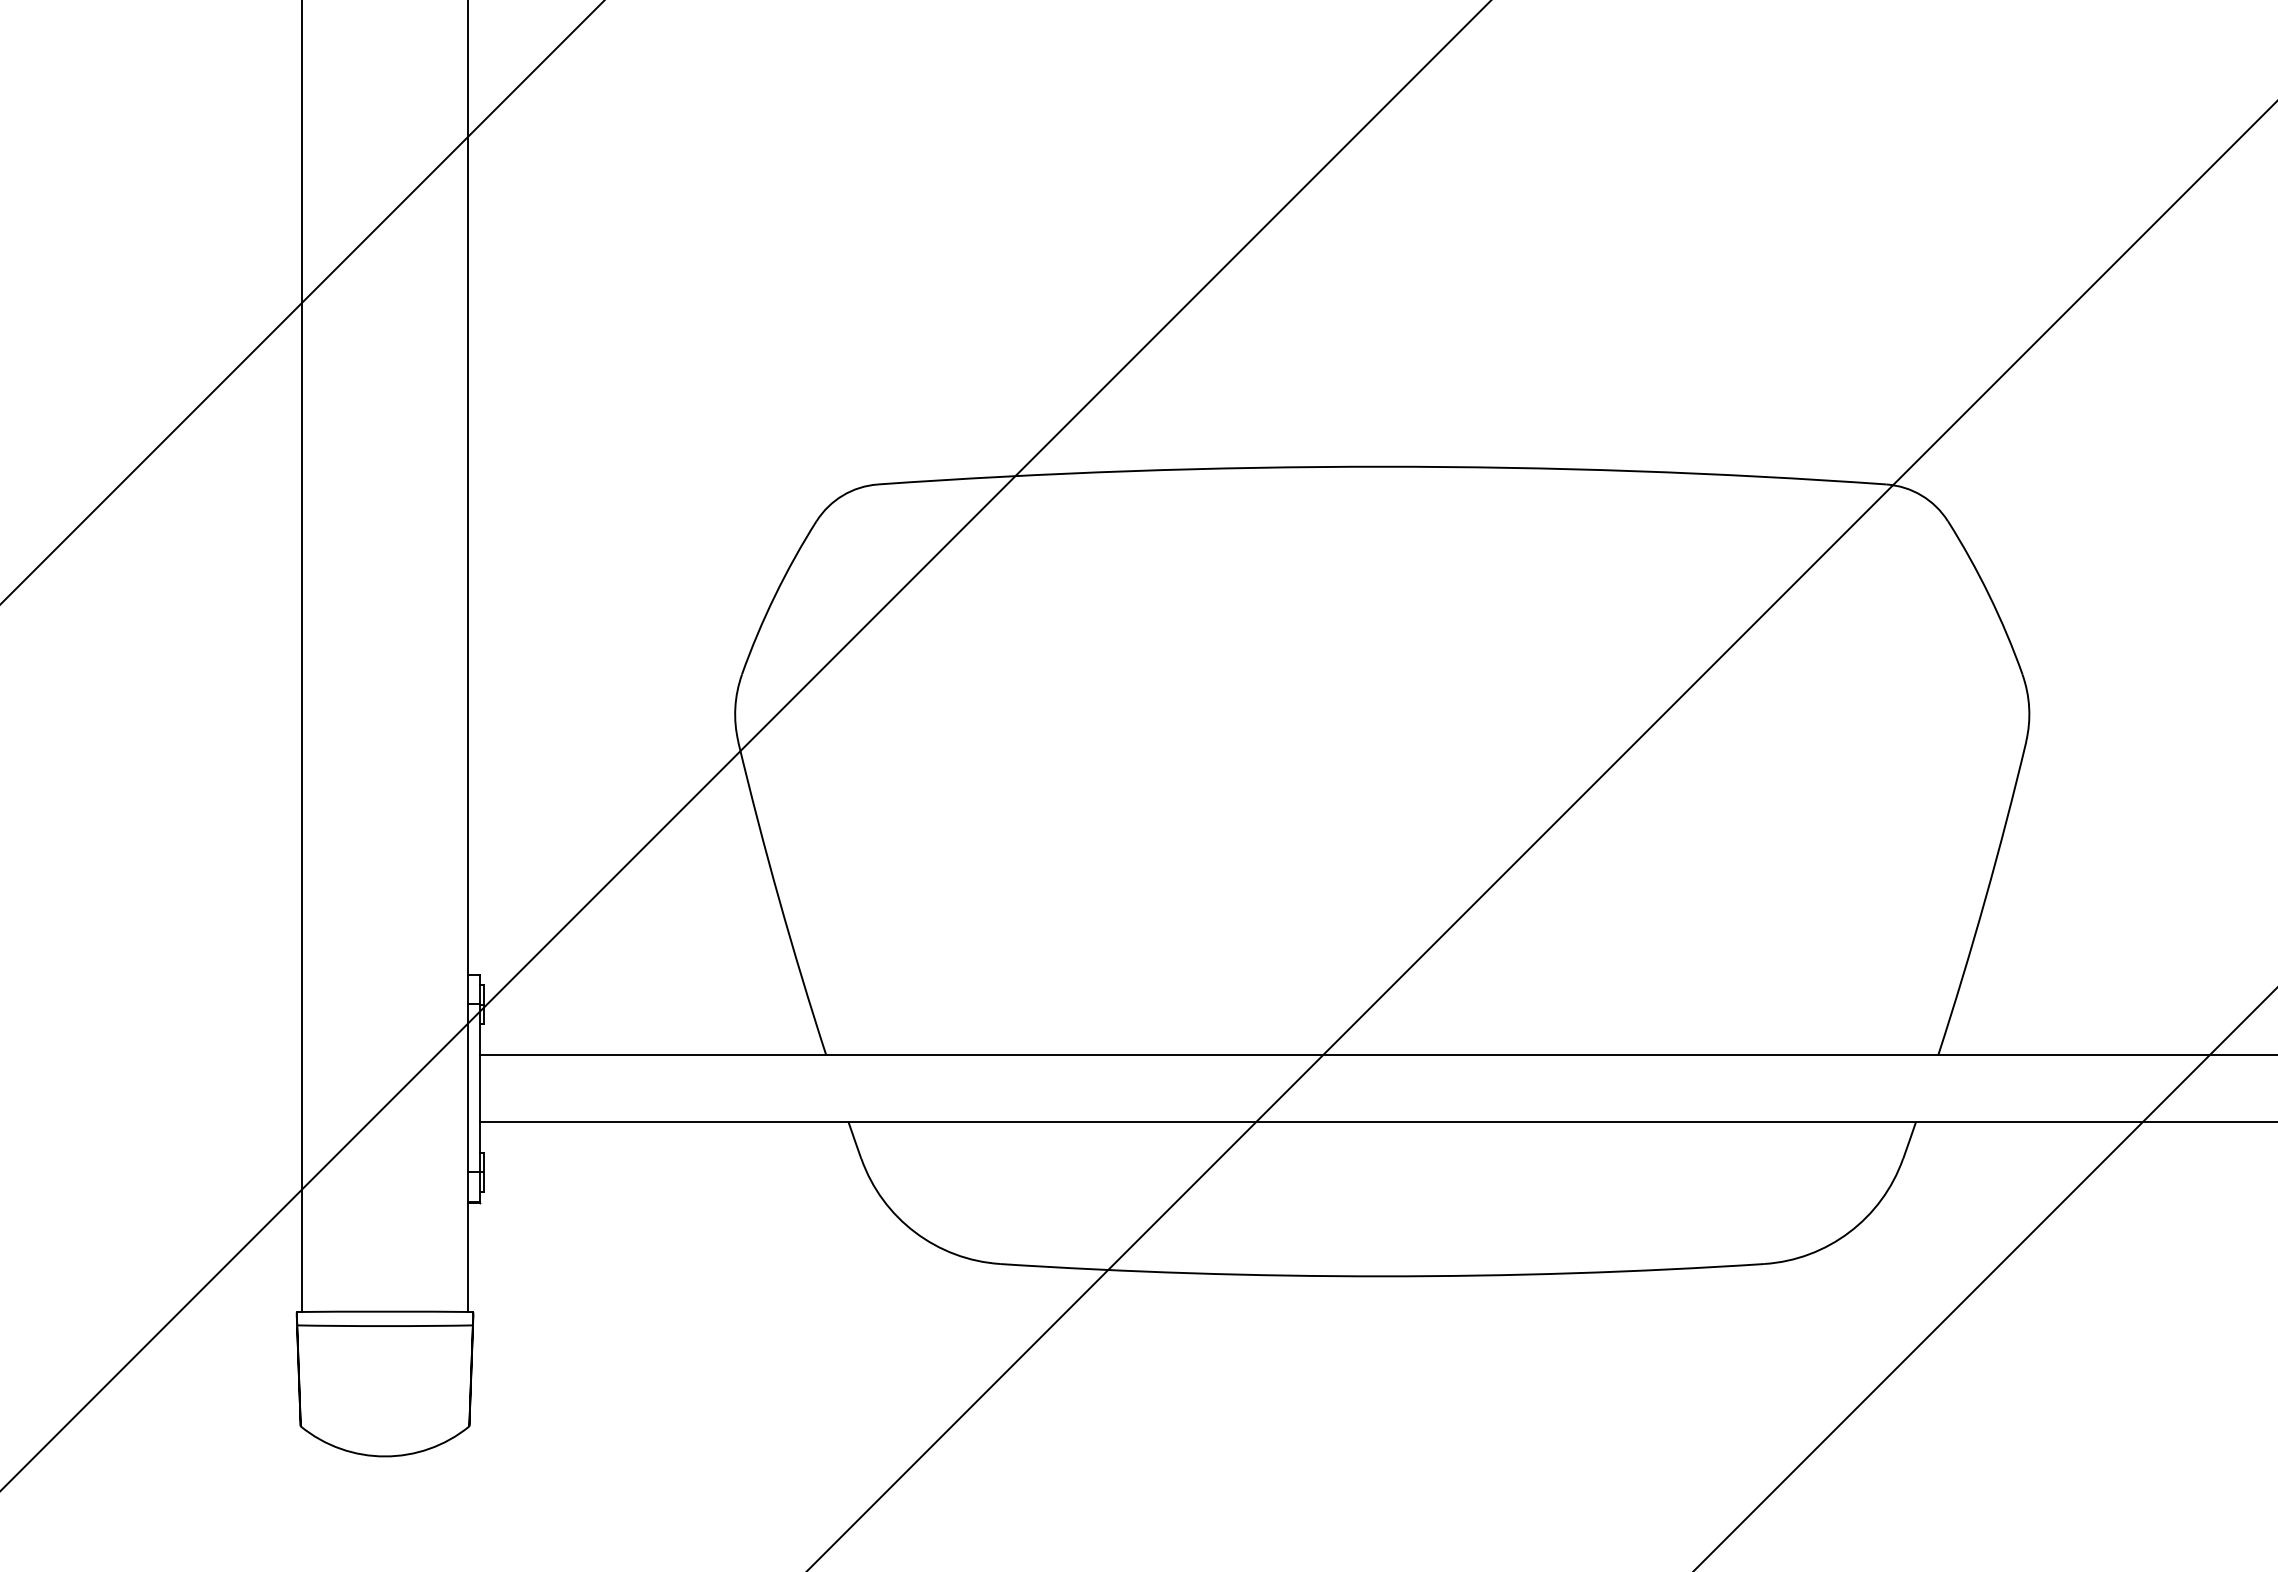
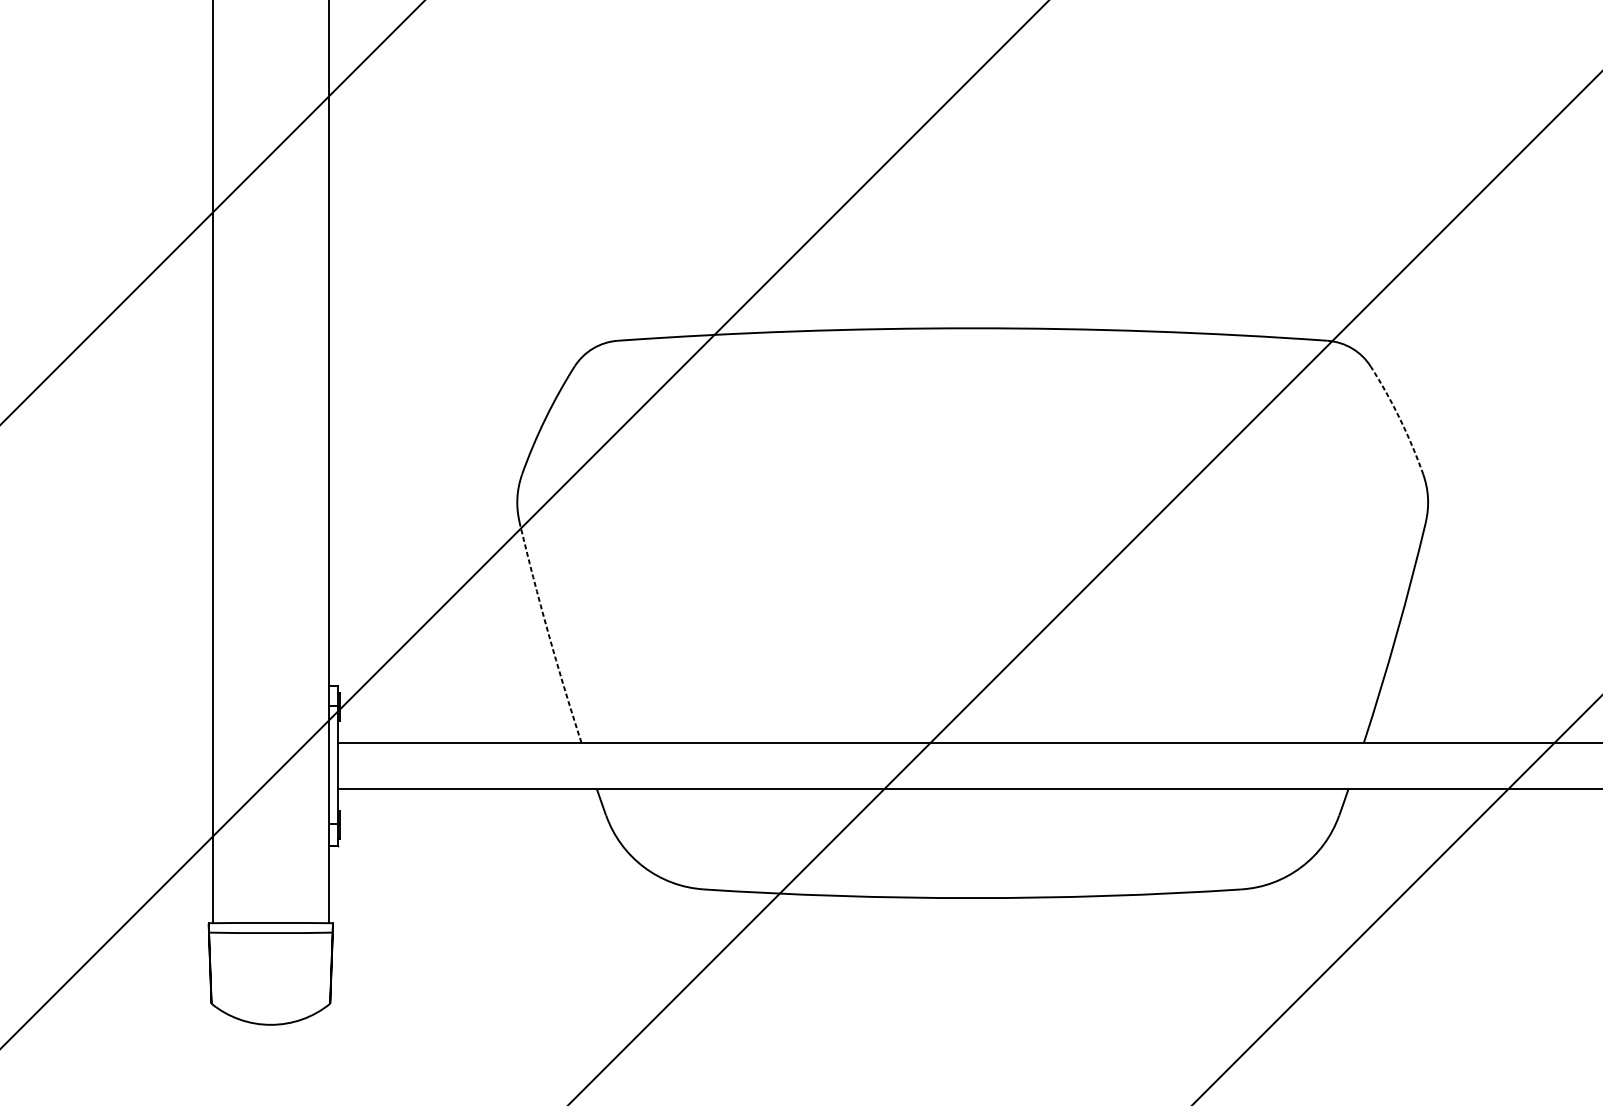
arc: (1989, 595) -> (1400, 418), solid -> dashed
arc: (779, 899) -> (548, 632), solid -> dashed

